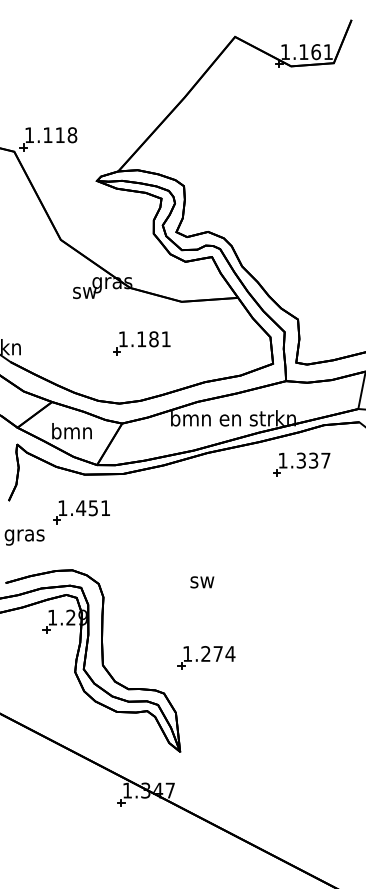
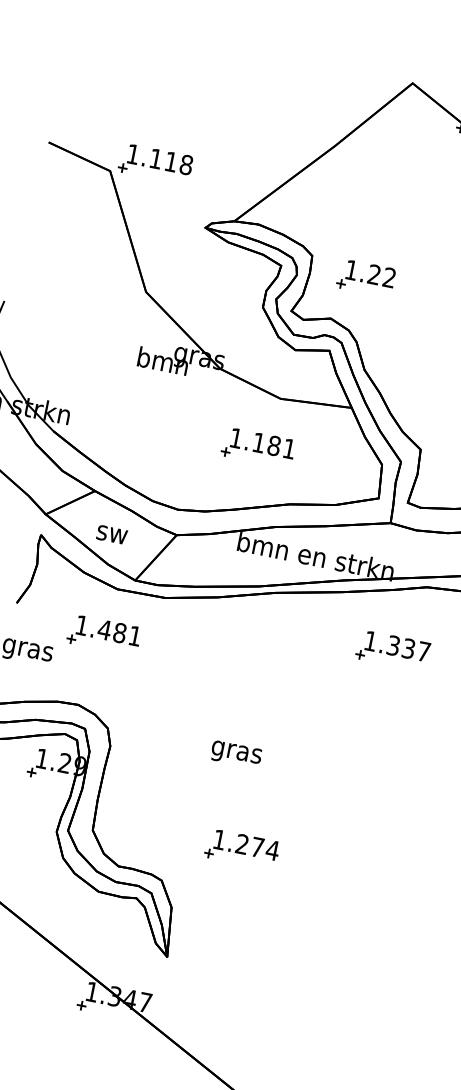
part: (229, 195) -> (366, 278), added
text: (84, 290) -> (162, 360), sw -> bmn
part: (141, 343) -> (257, 448), moved
text: (71, 431) -> (111, 532), bmn -> sw
part: (301, 464) -> (392, 650), moved
text: (93, 508) -> (120, 633), 1.451 -> 1.481
text: (202, 584) -> (236, 754), sw -> gras
part: (206, 657) -> (242, 848), moved

